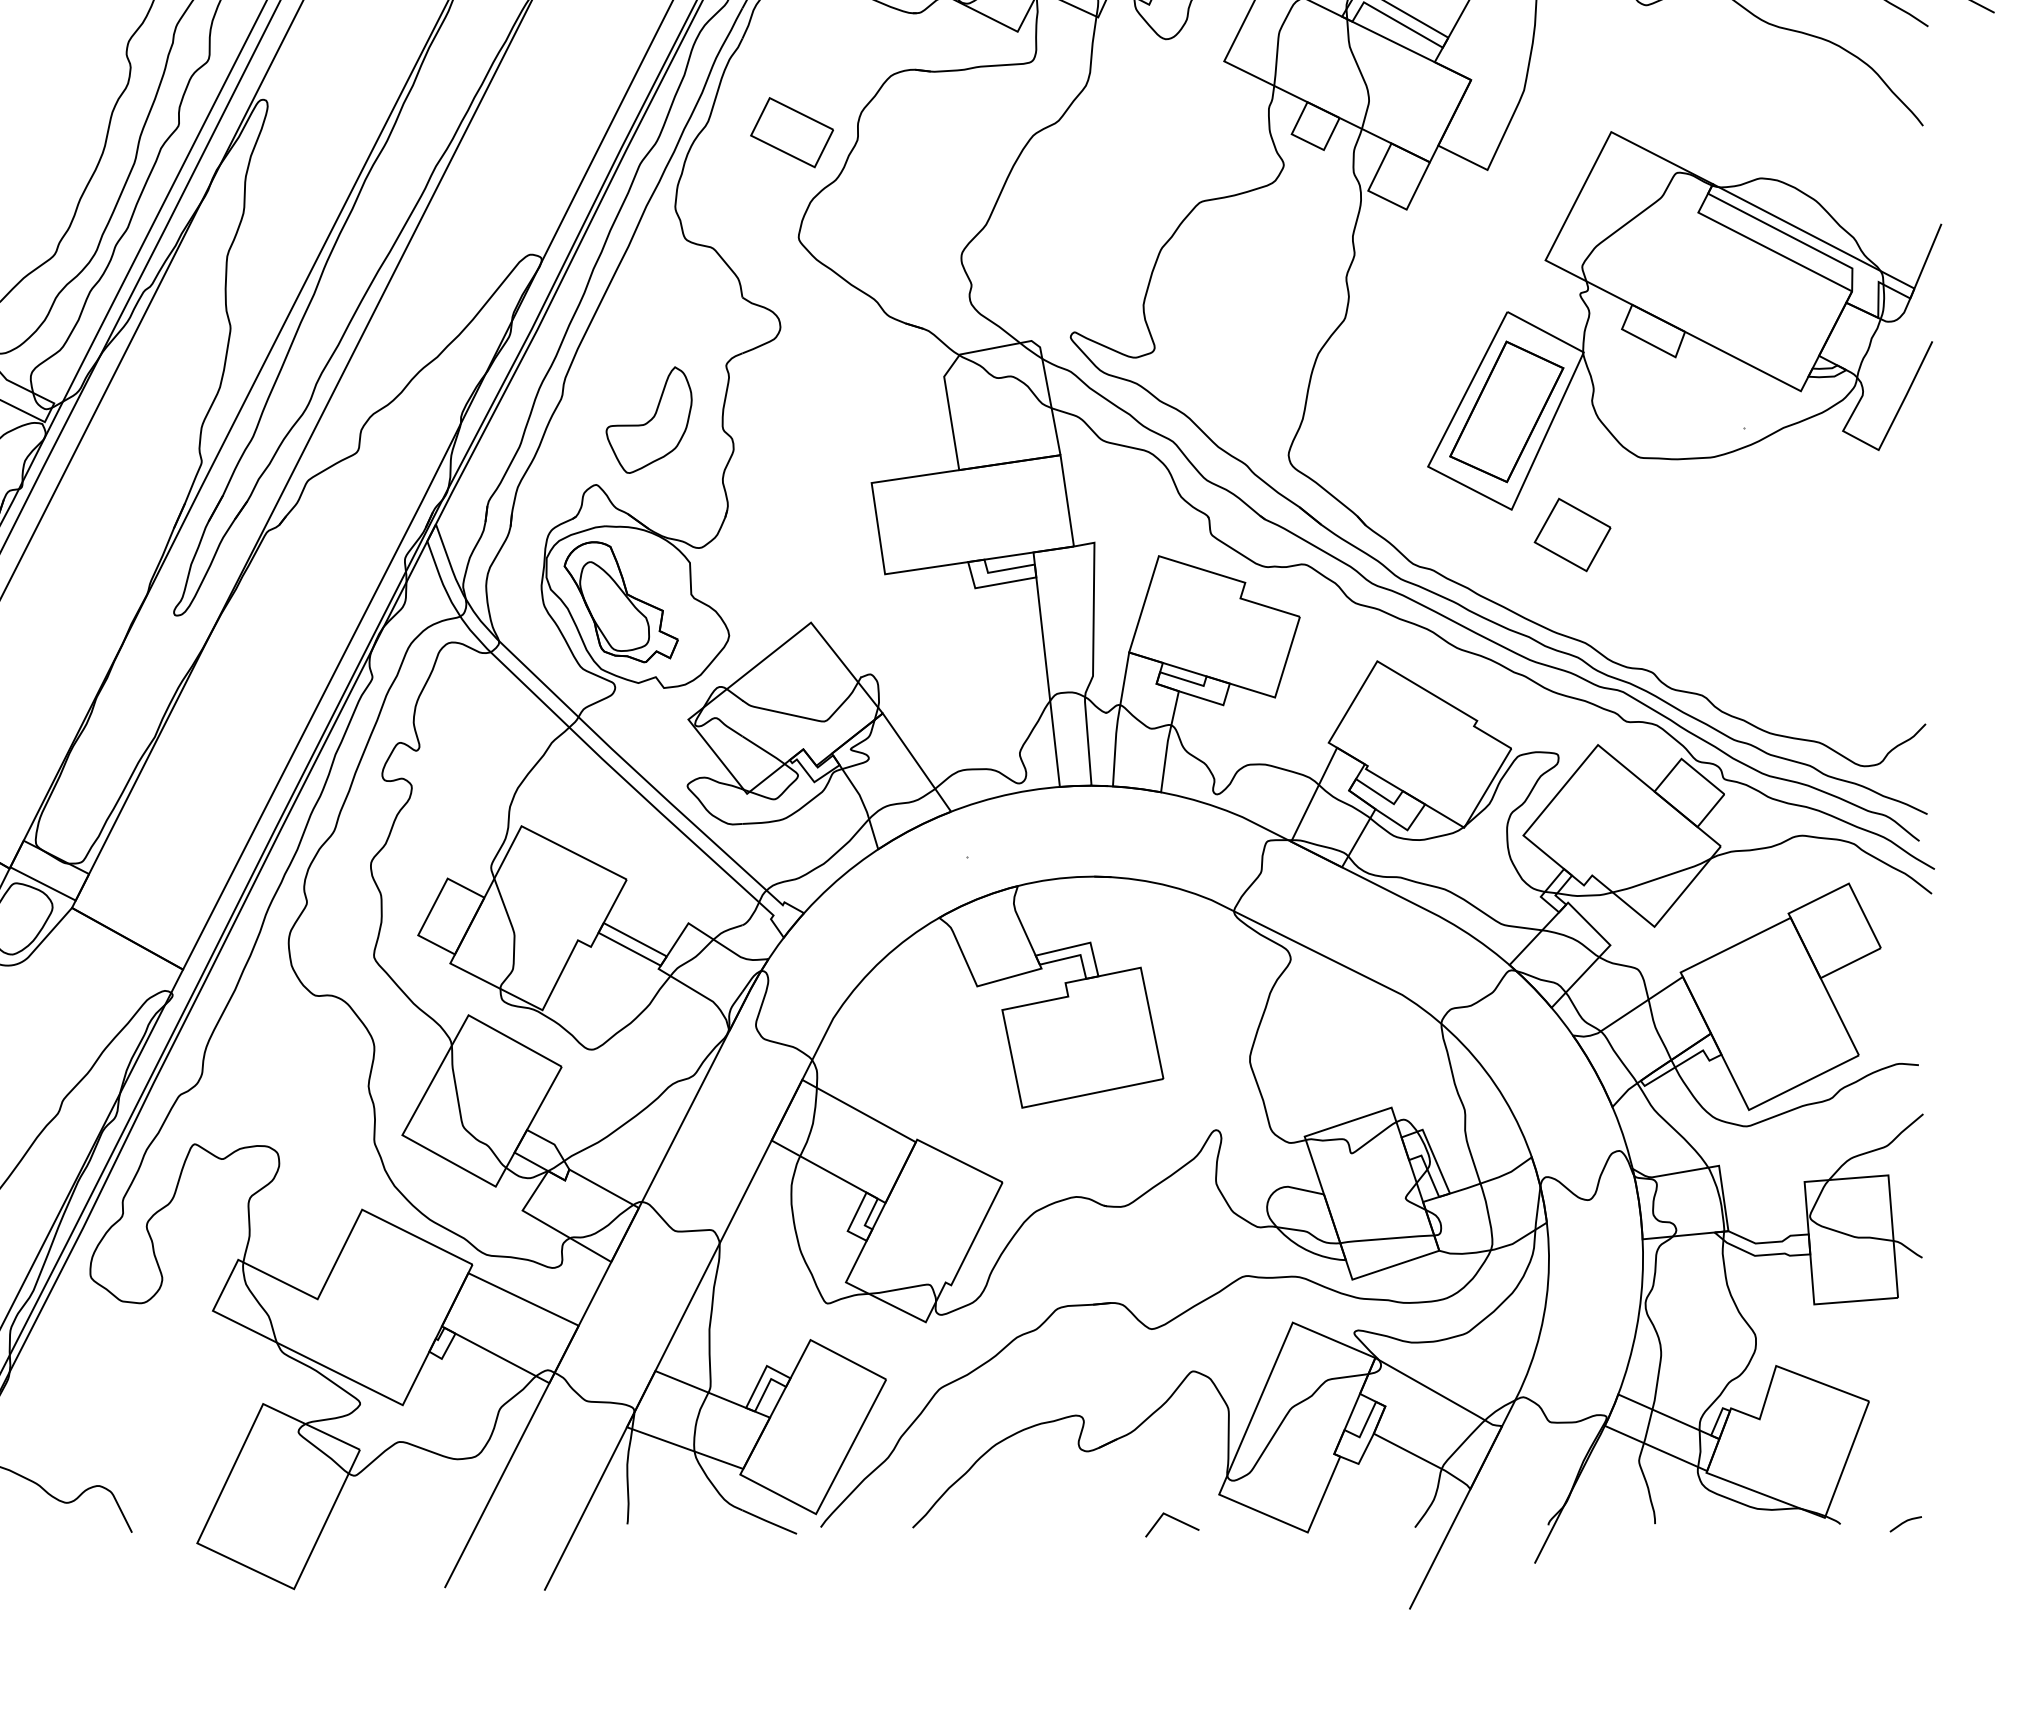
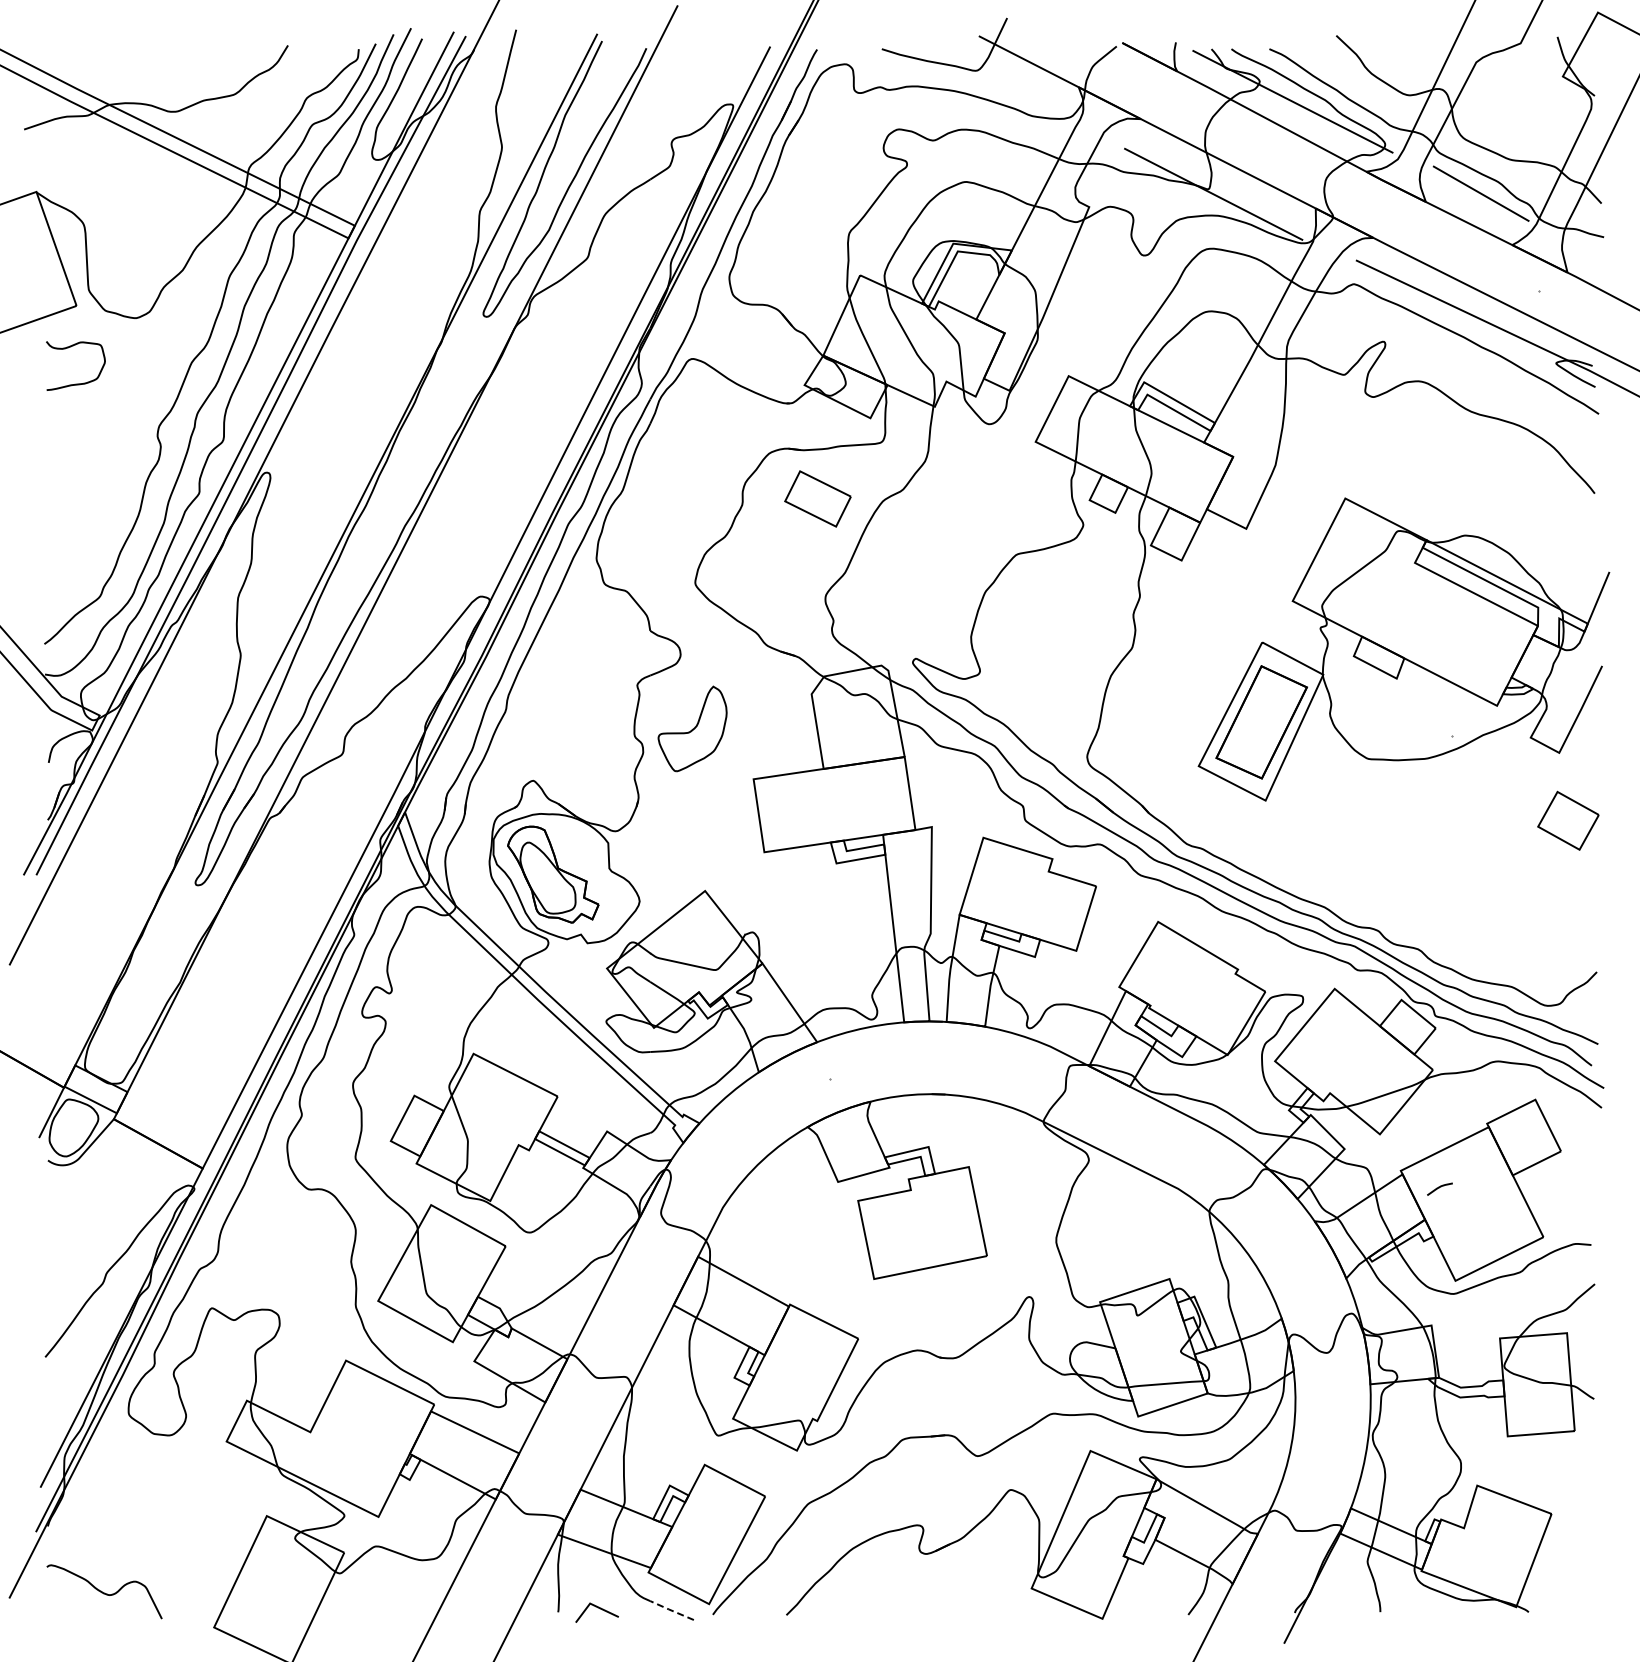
part: (791, 132) -> (817, 498), moved
part: (649, 419) -> (692, 728), moved
part: (1572, 534) -> (1568, 820), moved
line: (1174, 1519) -> (598, 1608), moved
line: (769, 1522) -> (671, 1610), solid -> dashed
line: (1905, 1523) -> (1439, 1188), moved

